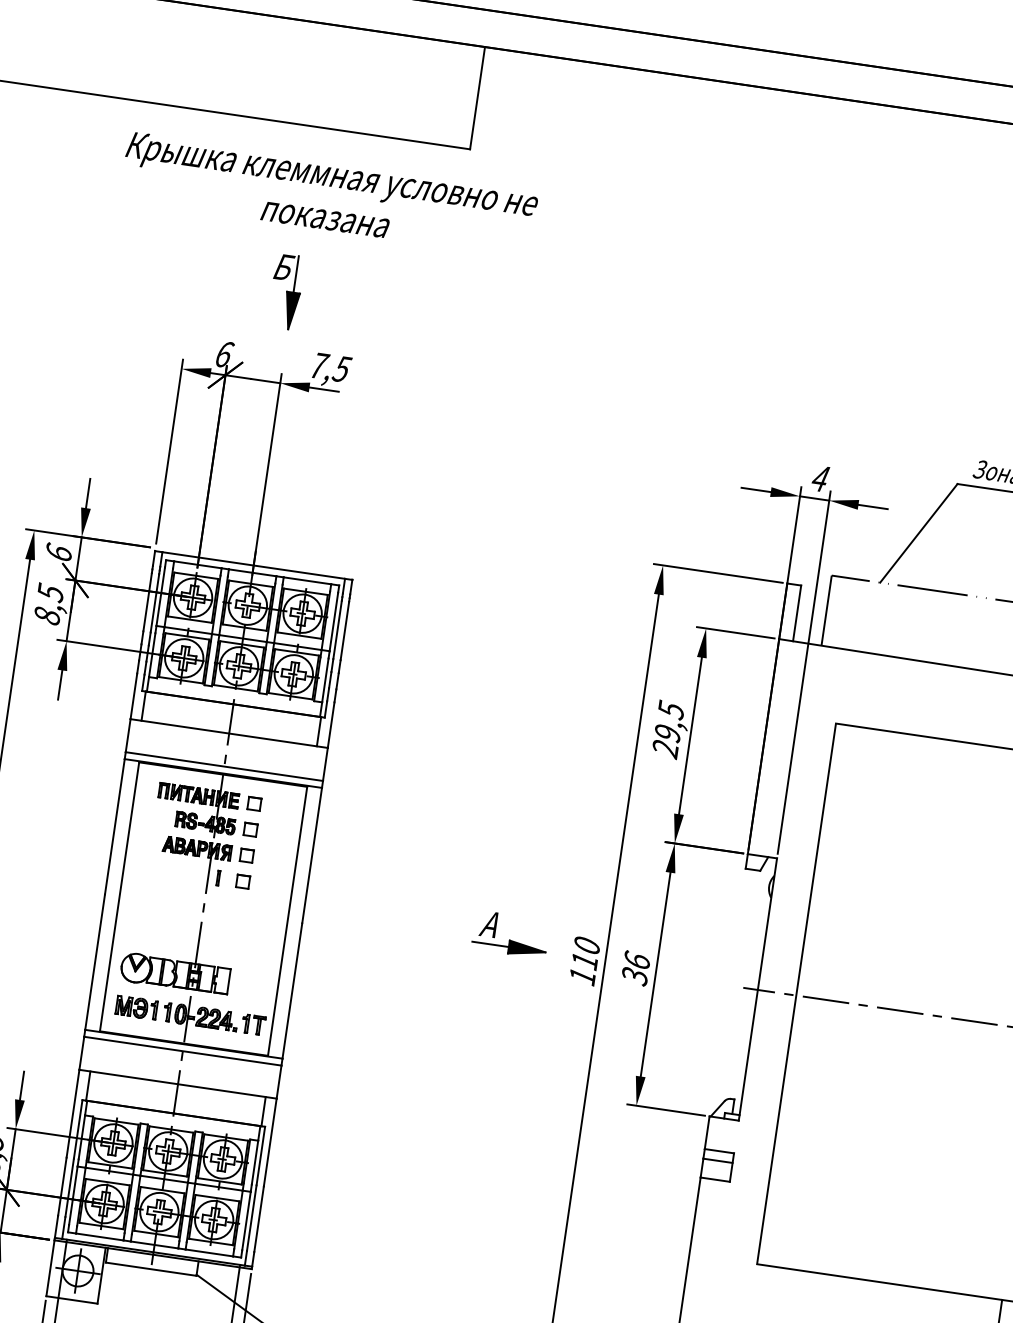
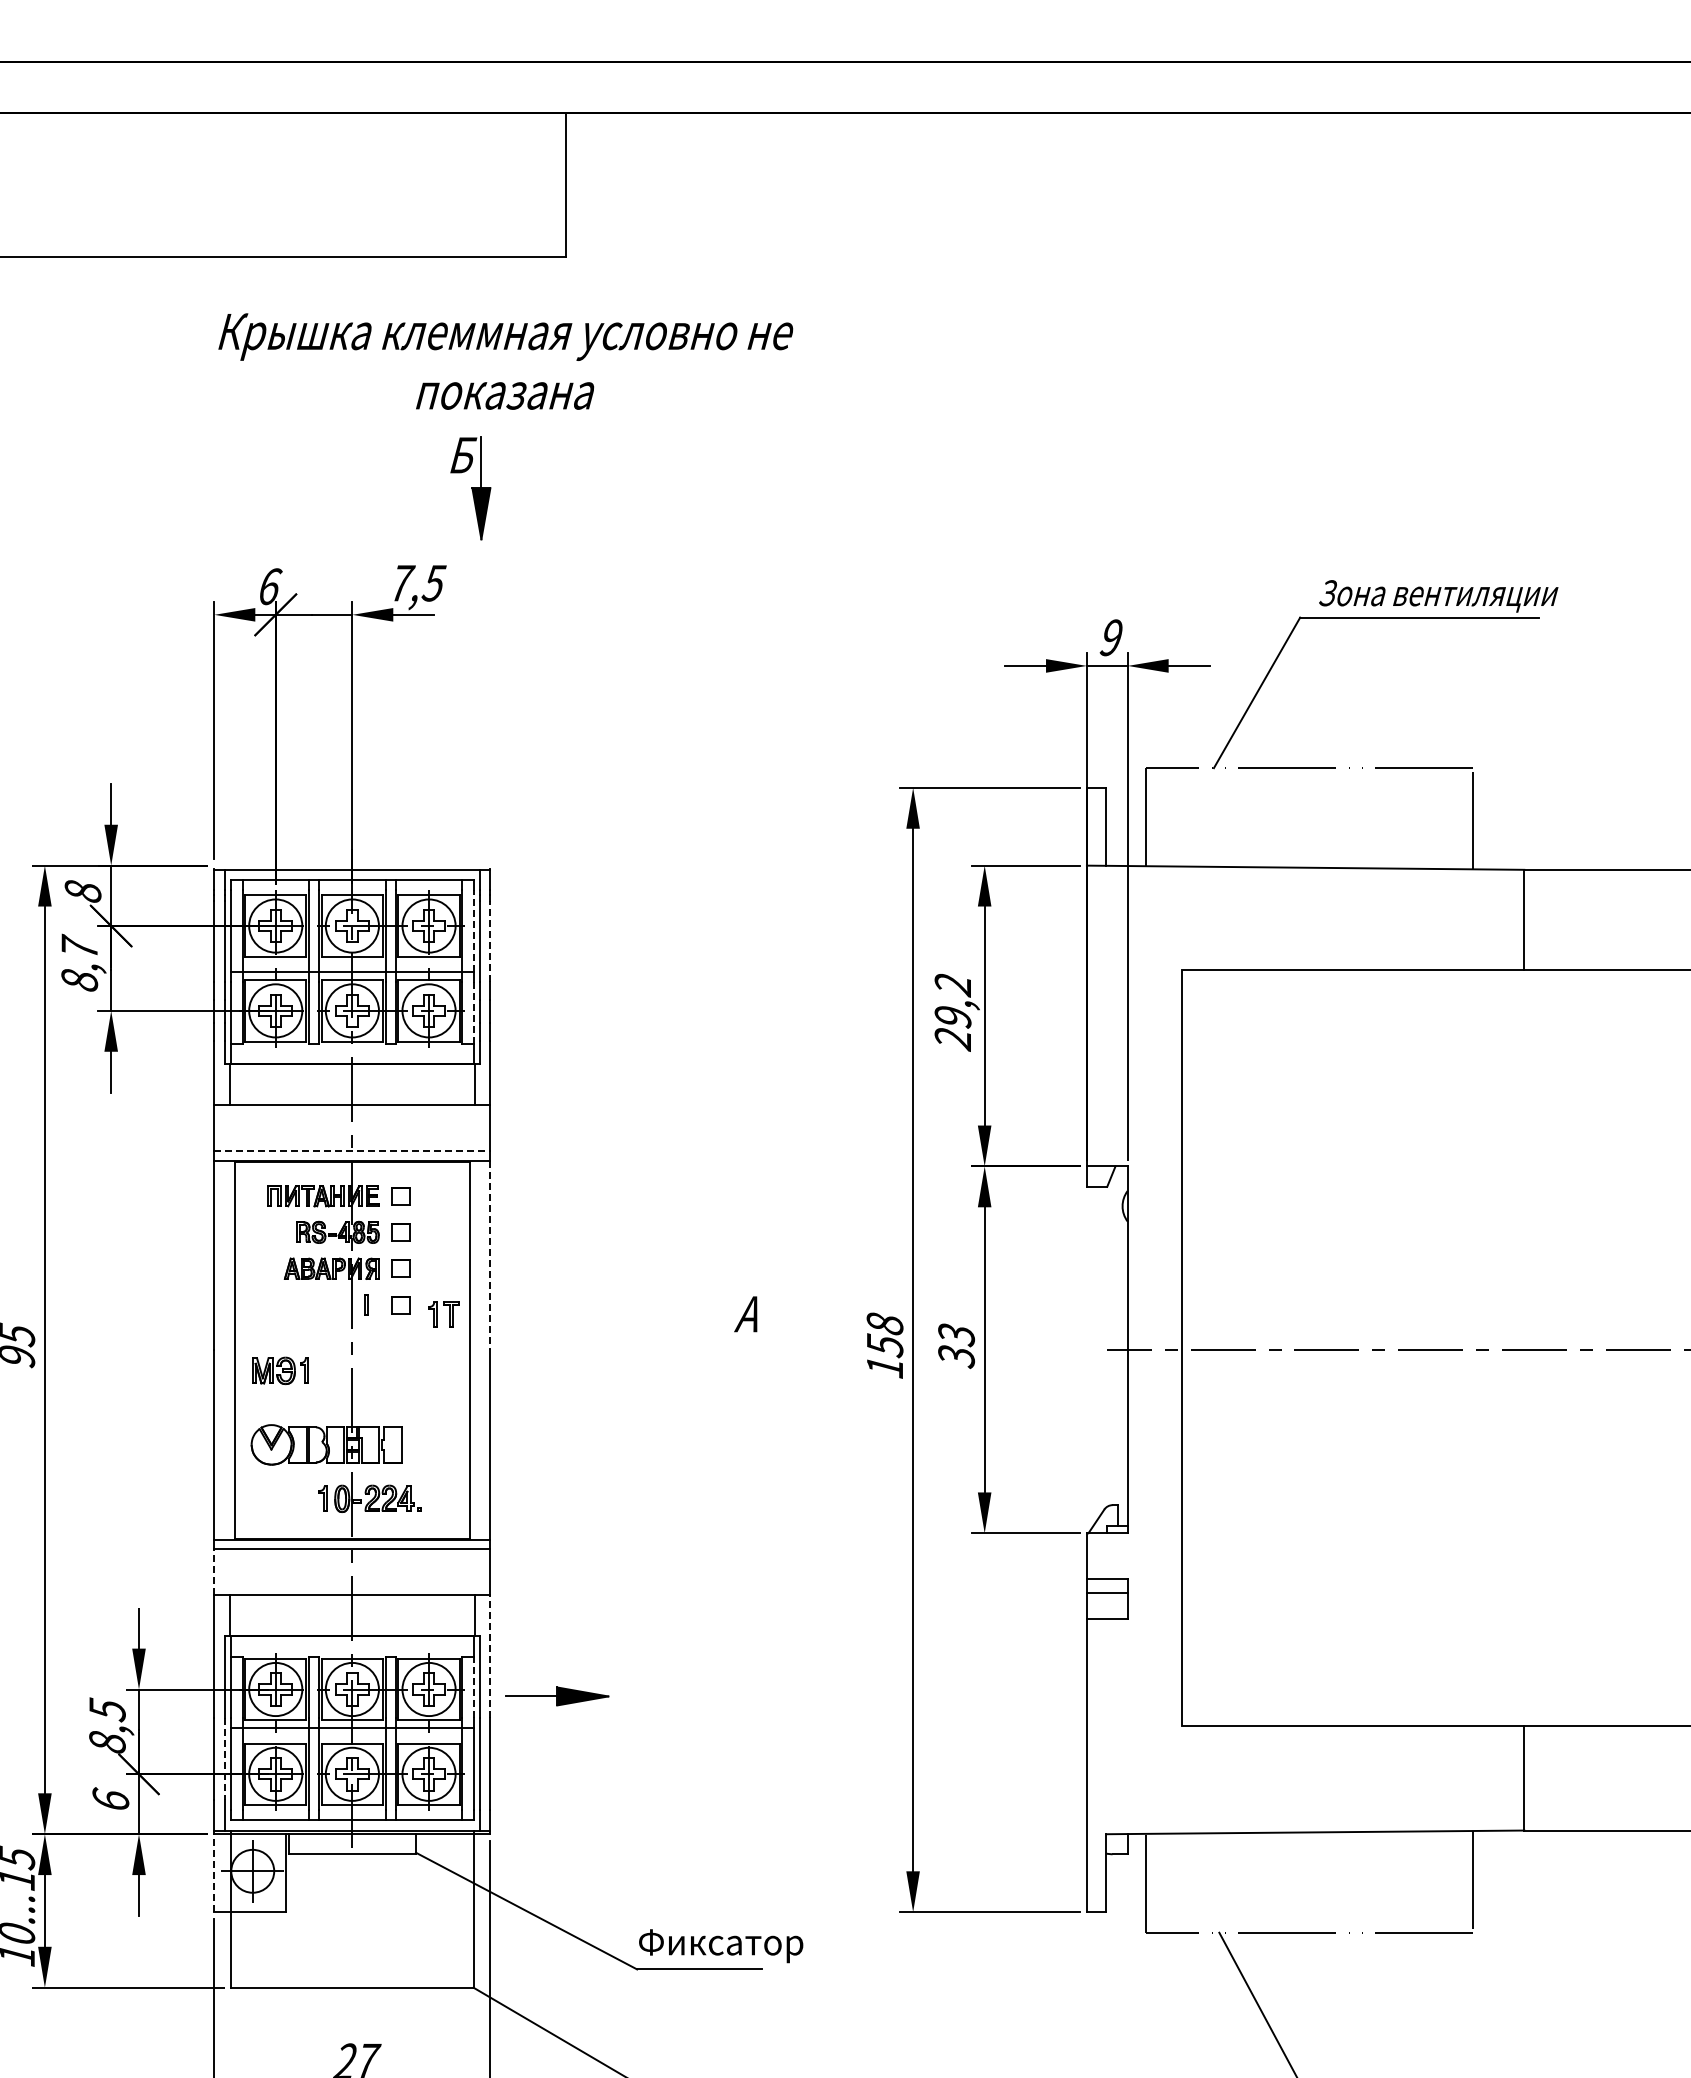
text: (328, 195) -> (505, 361), moved
part: (285, 291) -> (470, 488), moved
text: (819, 478) -> (1110, 637), 4 -> 9
text: (58, 552) -> (82, 890), 6 -> 8
text: (50, 591) -> (79, 946), 8,5 -> 8,7
line: (333, 622) -> (473, 931), solid -> dashed
line: (344, 631) -> (490, 941), solid -> dashed
line: (325, 680) -> (473, 1012), solid -> dashed
text: (670, 710) -> (952, 984), 29,5 -> 29,2
line: (224, 766) -> (352, 1151), solid -> dashed
line: (312, 855) -> (490, 1255), solid -> dashed
part: (509, 947) -> (557, 1696), moved
text: (585, 953) -> (884, 1335), 110 -> 158
text: (637, 960) -> (956, 1334), 36 -> 33
part: (136, 1007) -> (280, 1370), moved
part: (253, 1024) -> (443, 1314), moved
line: (81, 1052) -> (214, 1571), solid -> dashed
line: (270, 1142) -> (490, 1656), solid -> dashed
line: (255, 1162) -> (473, 1687), solid -> dashed
line: (69, 1188) -> (224, 1759), solid -> dashed
line: (50, 1268) -> (214, 1873), solid -> dashed

